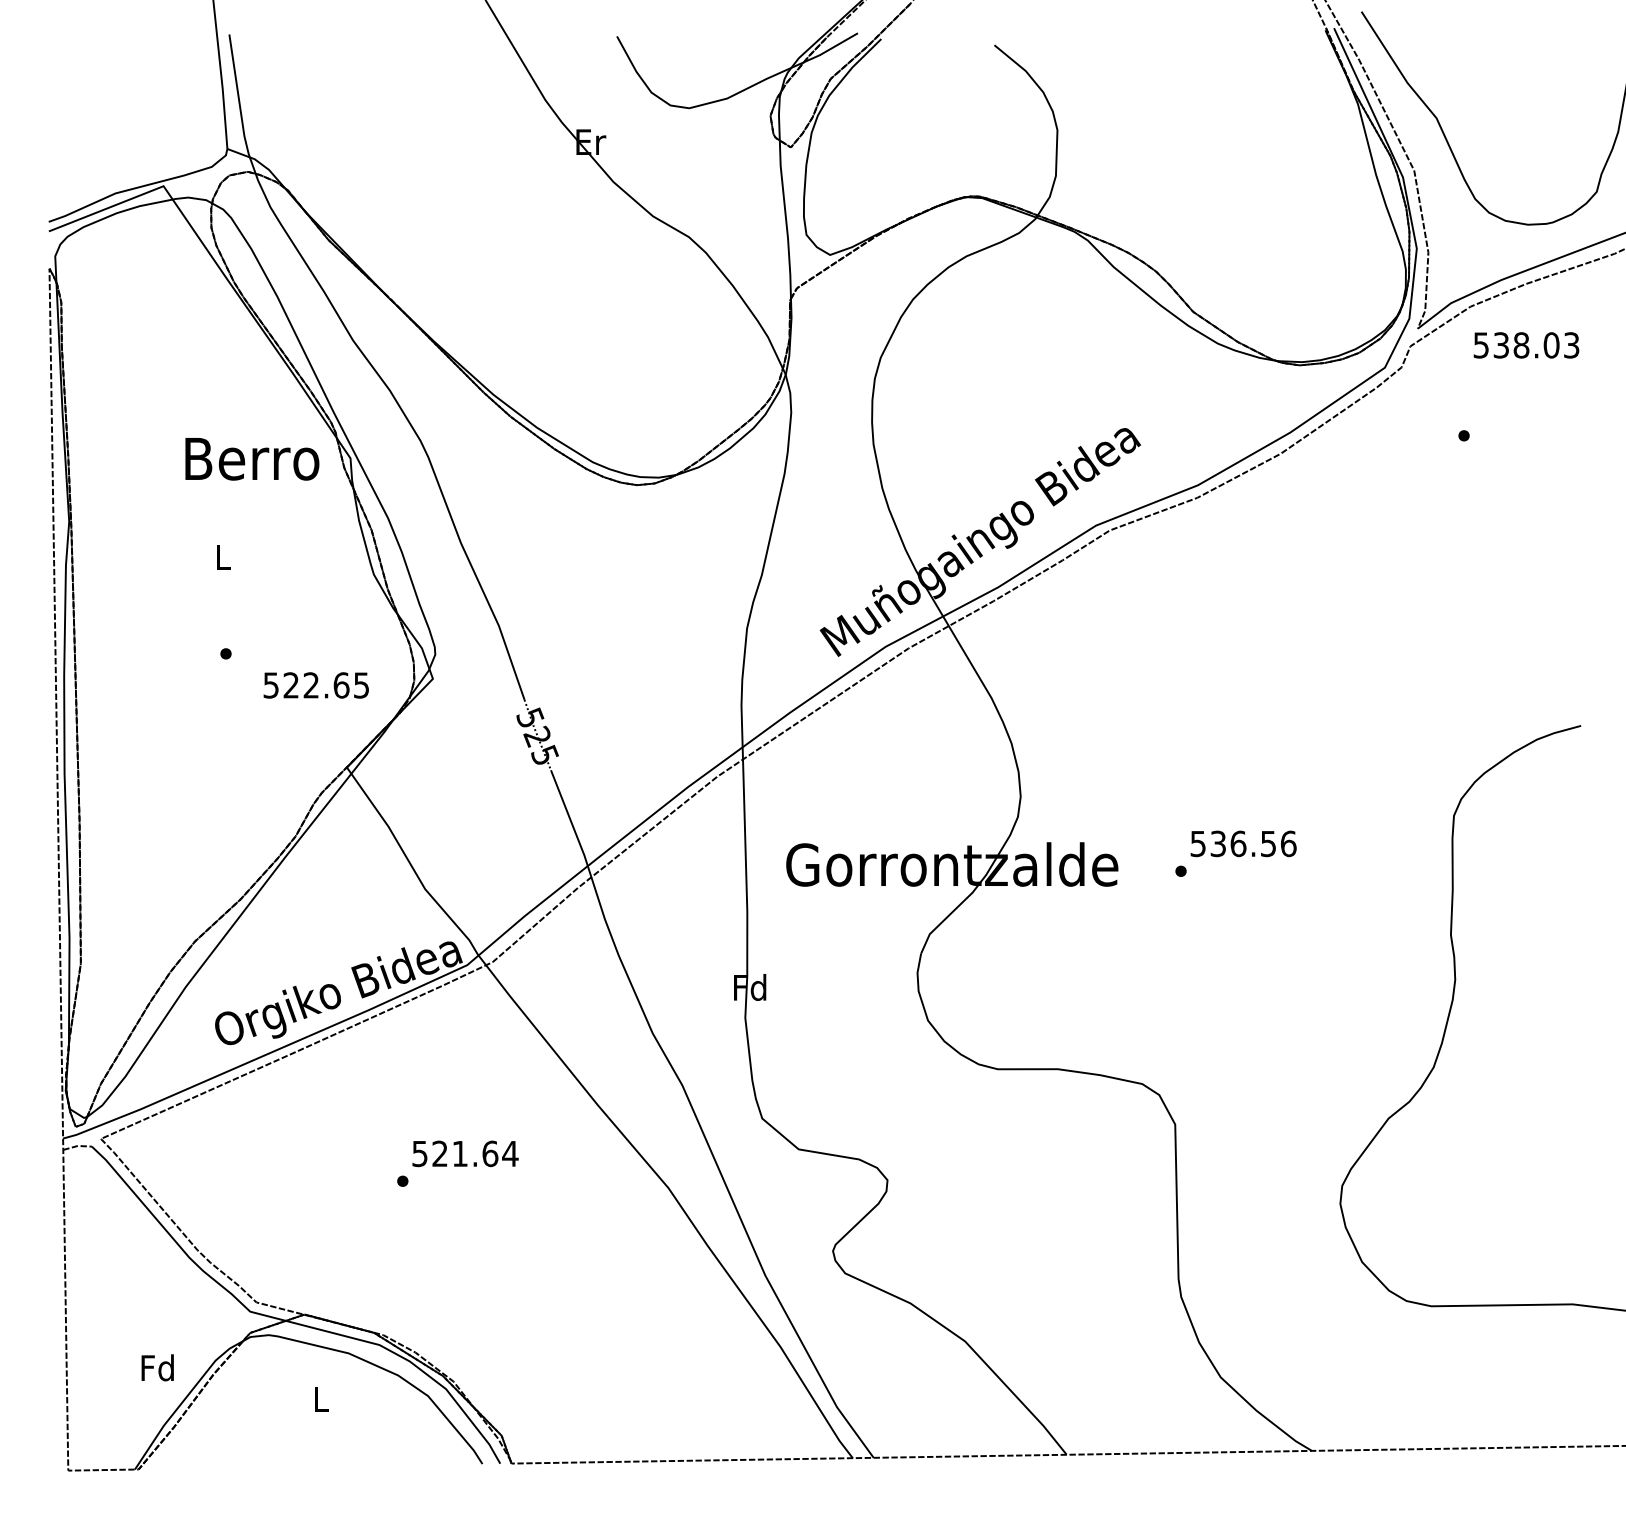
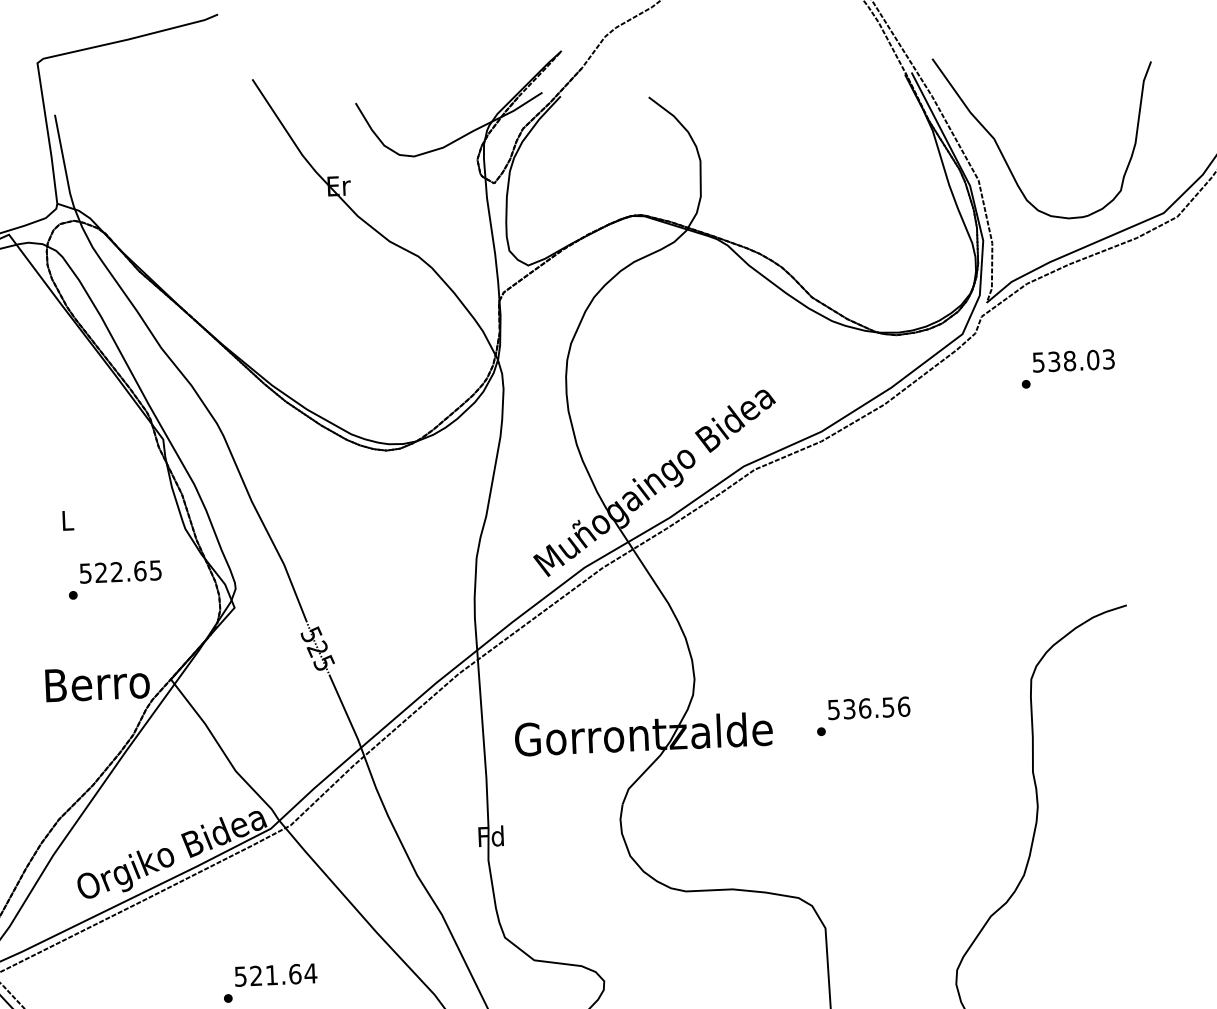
text: (1526, 345) -> (1073, 361), moved
text: (252, 459) -> (97, 684), moved
text: (315, 685) -> (120, 572), moved

